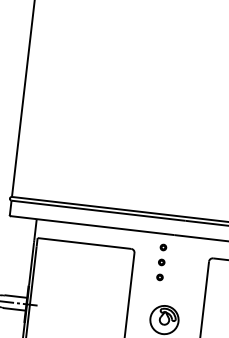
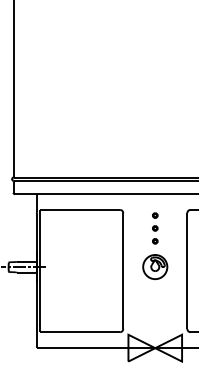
part: (161, 262) -> (155, 228), moved

